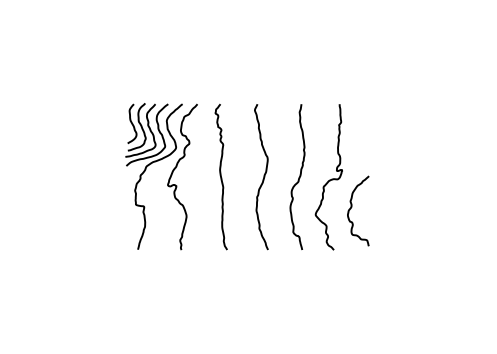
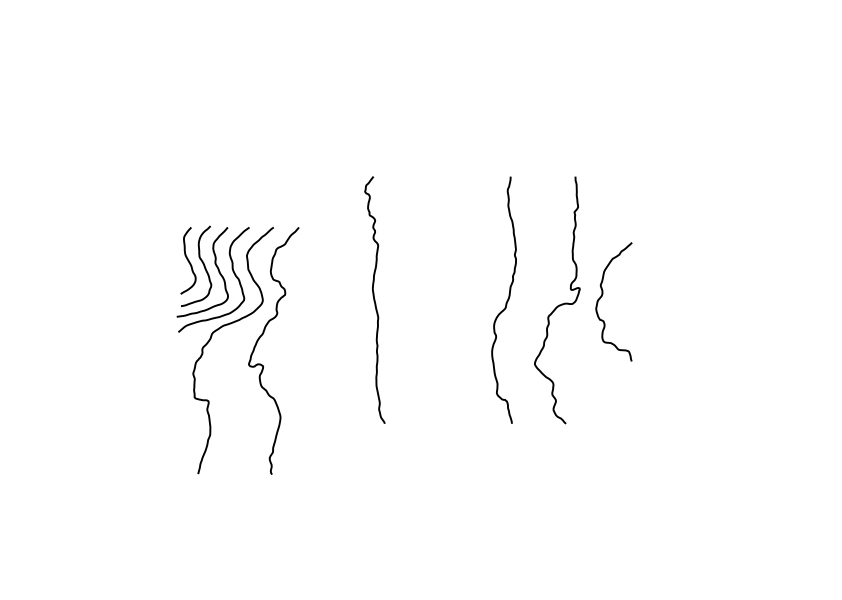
curve: (263, 177) -> (446, 300), removed
part: (168, 178) -> (249, 353), moved
curve: (352, 207) -> (604, 295), moved

